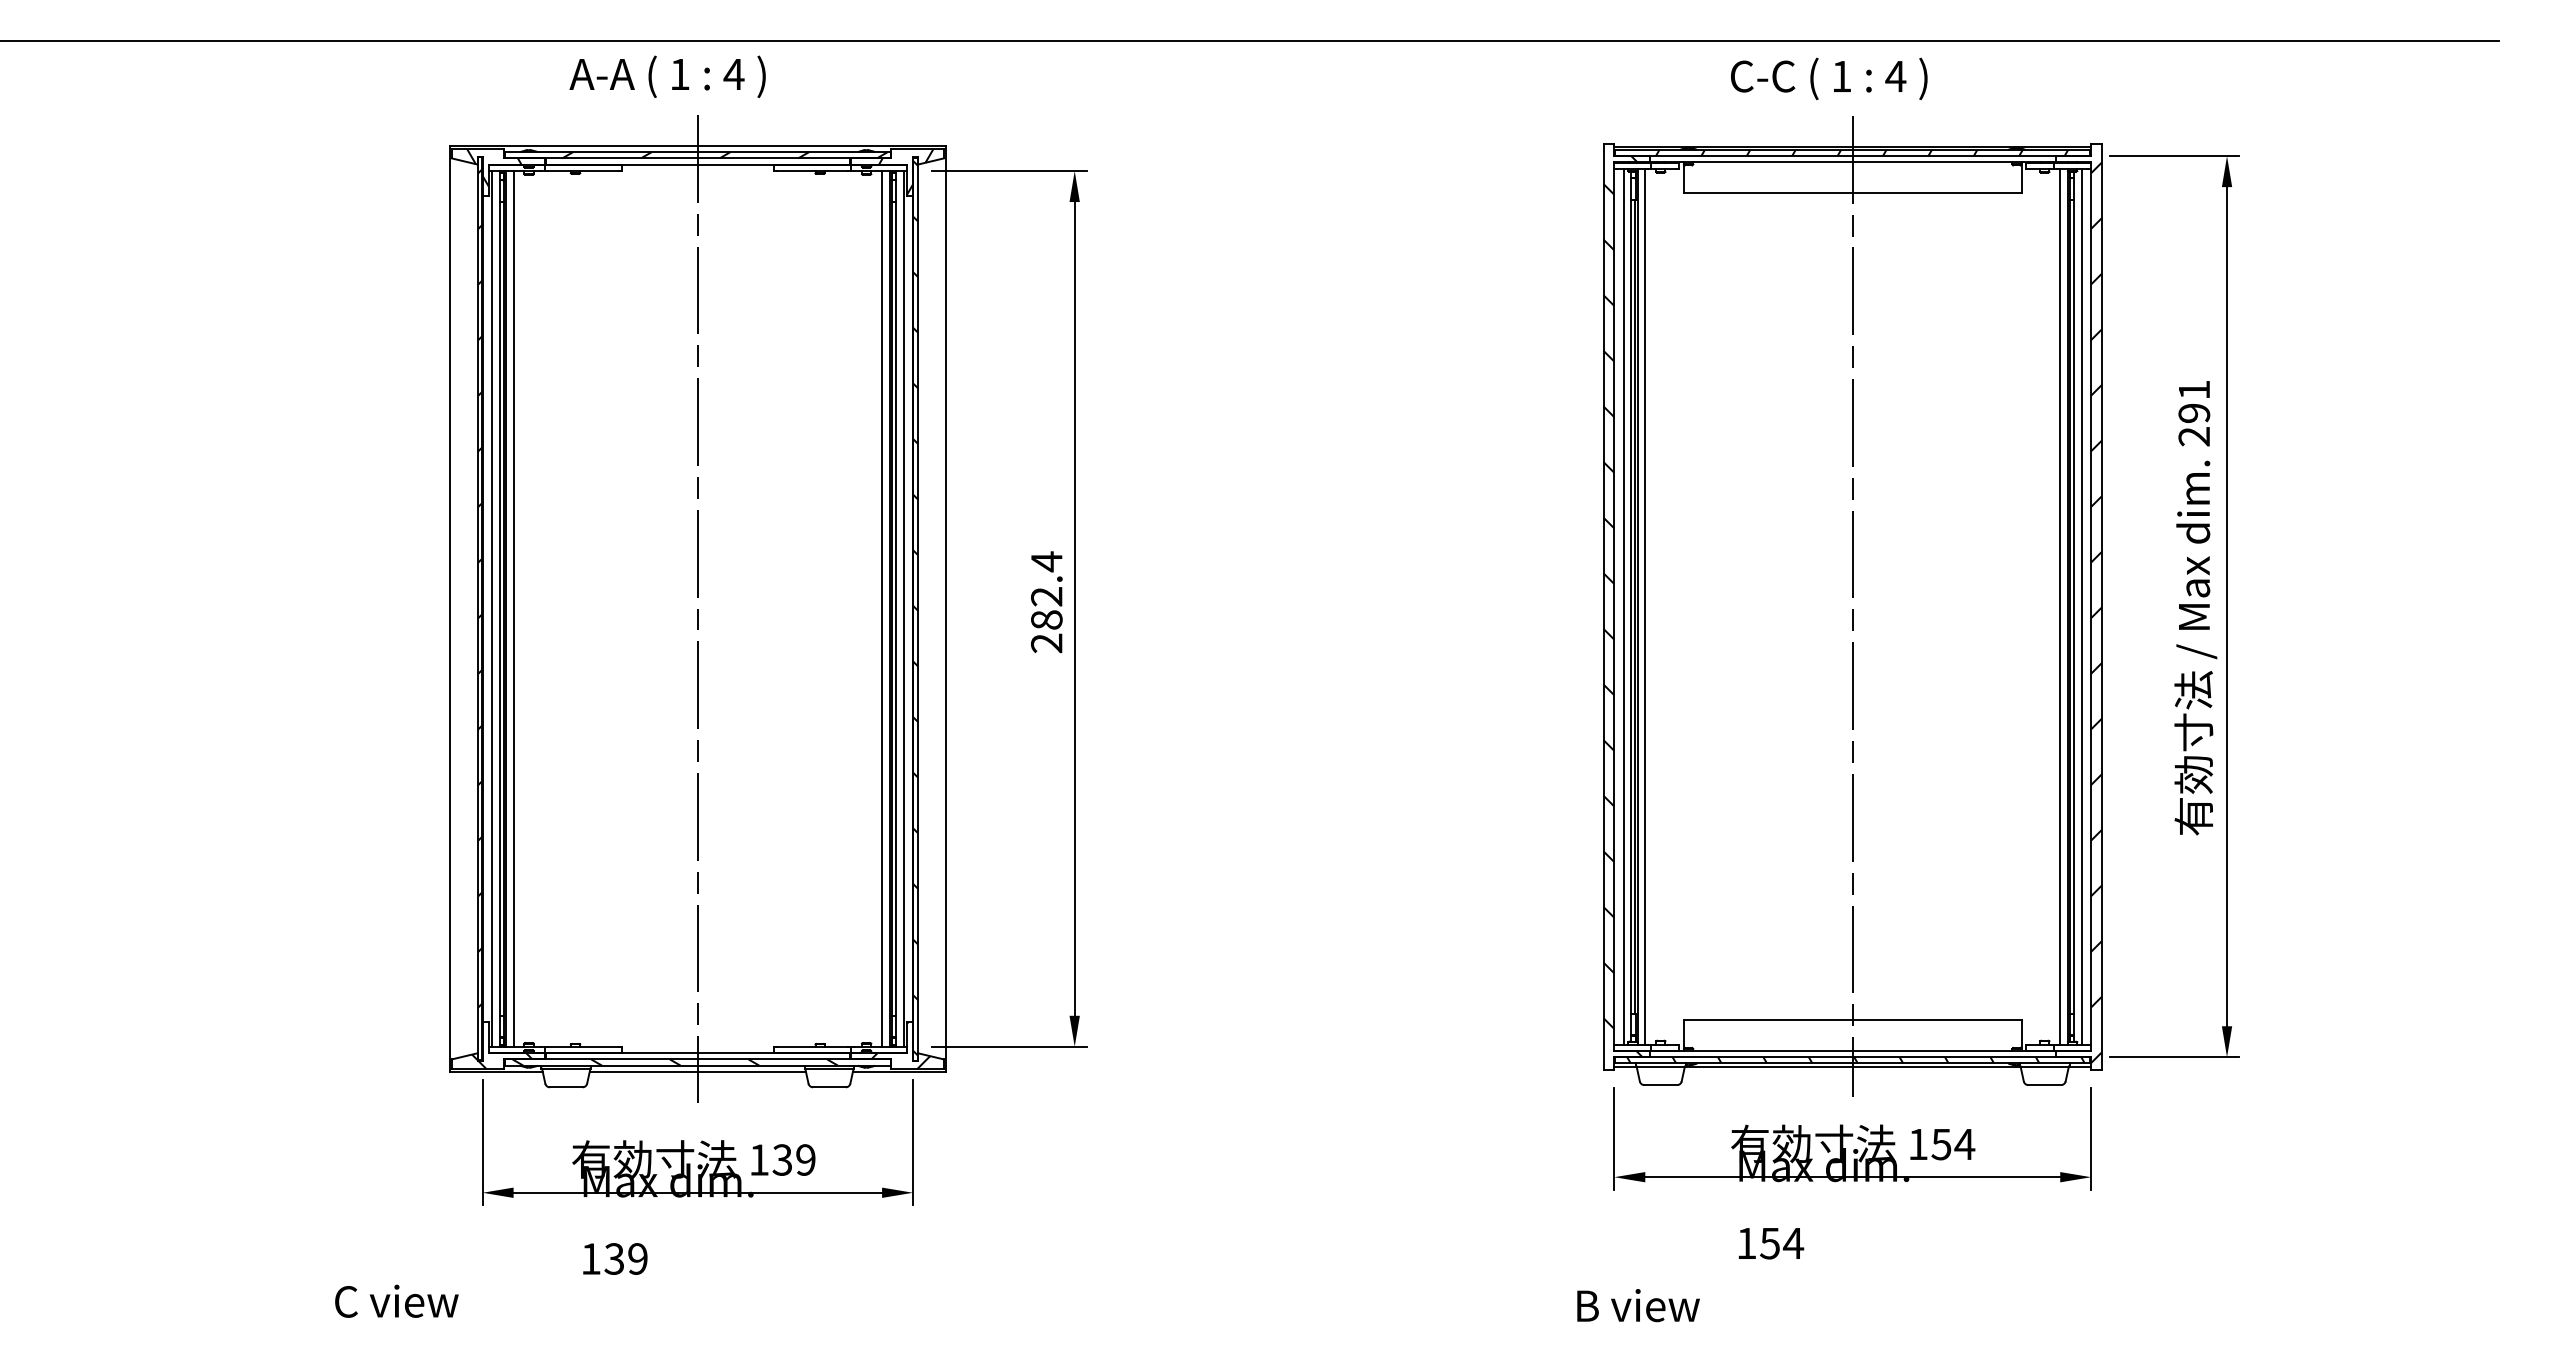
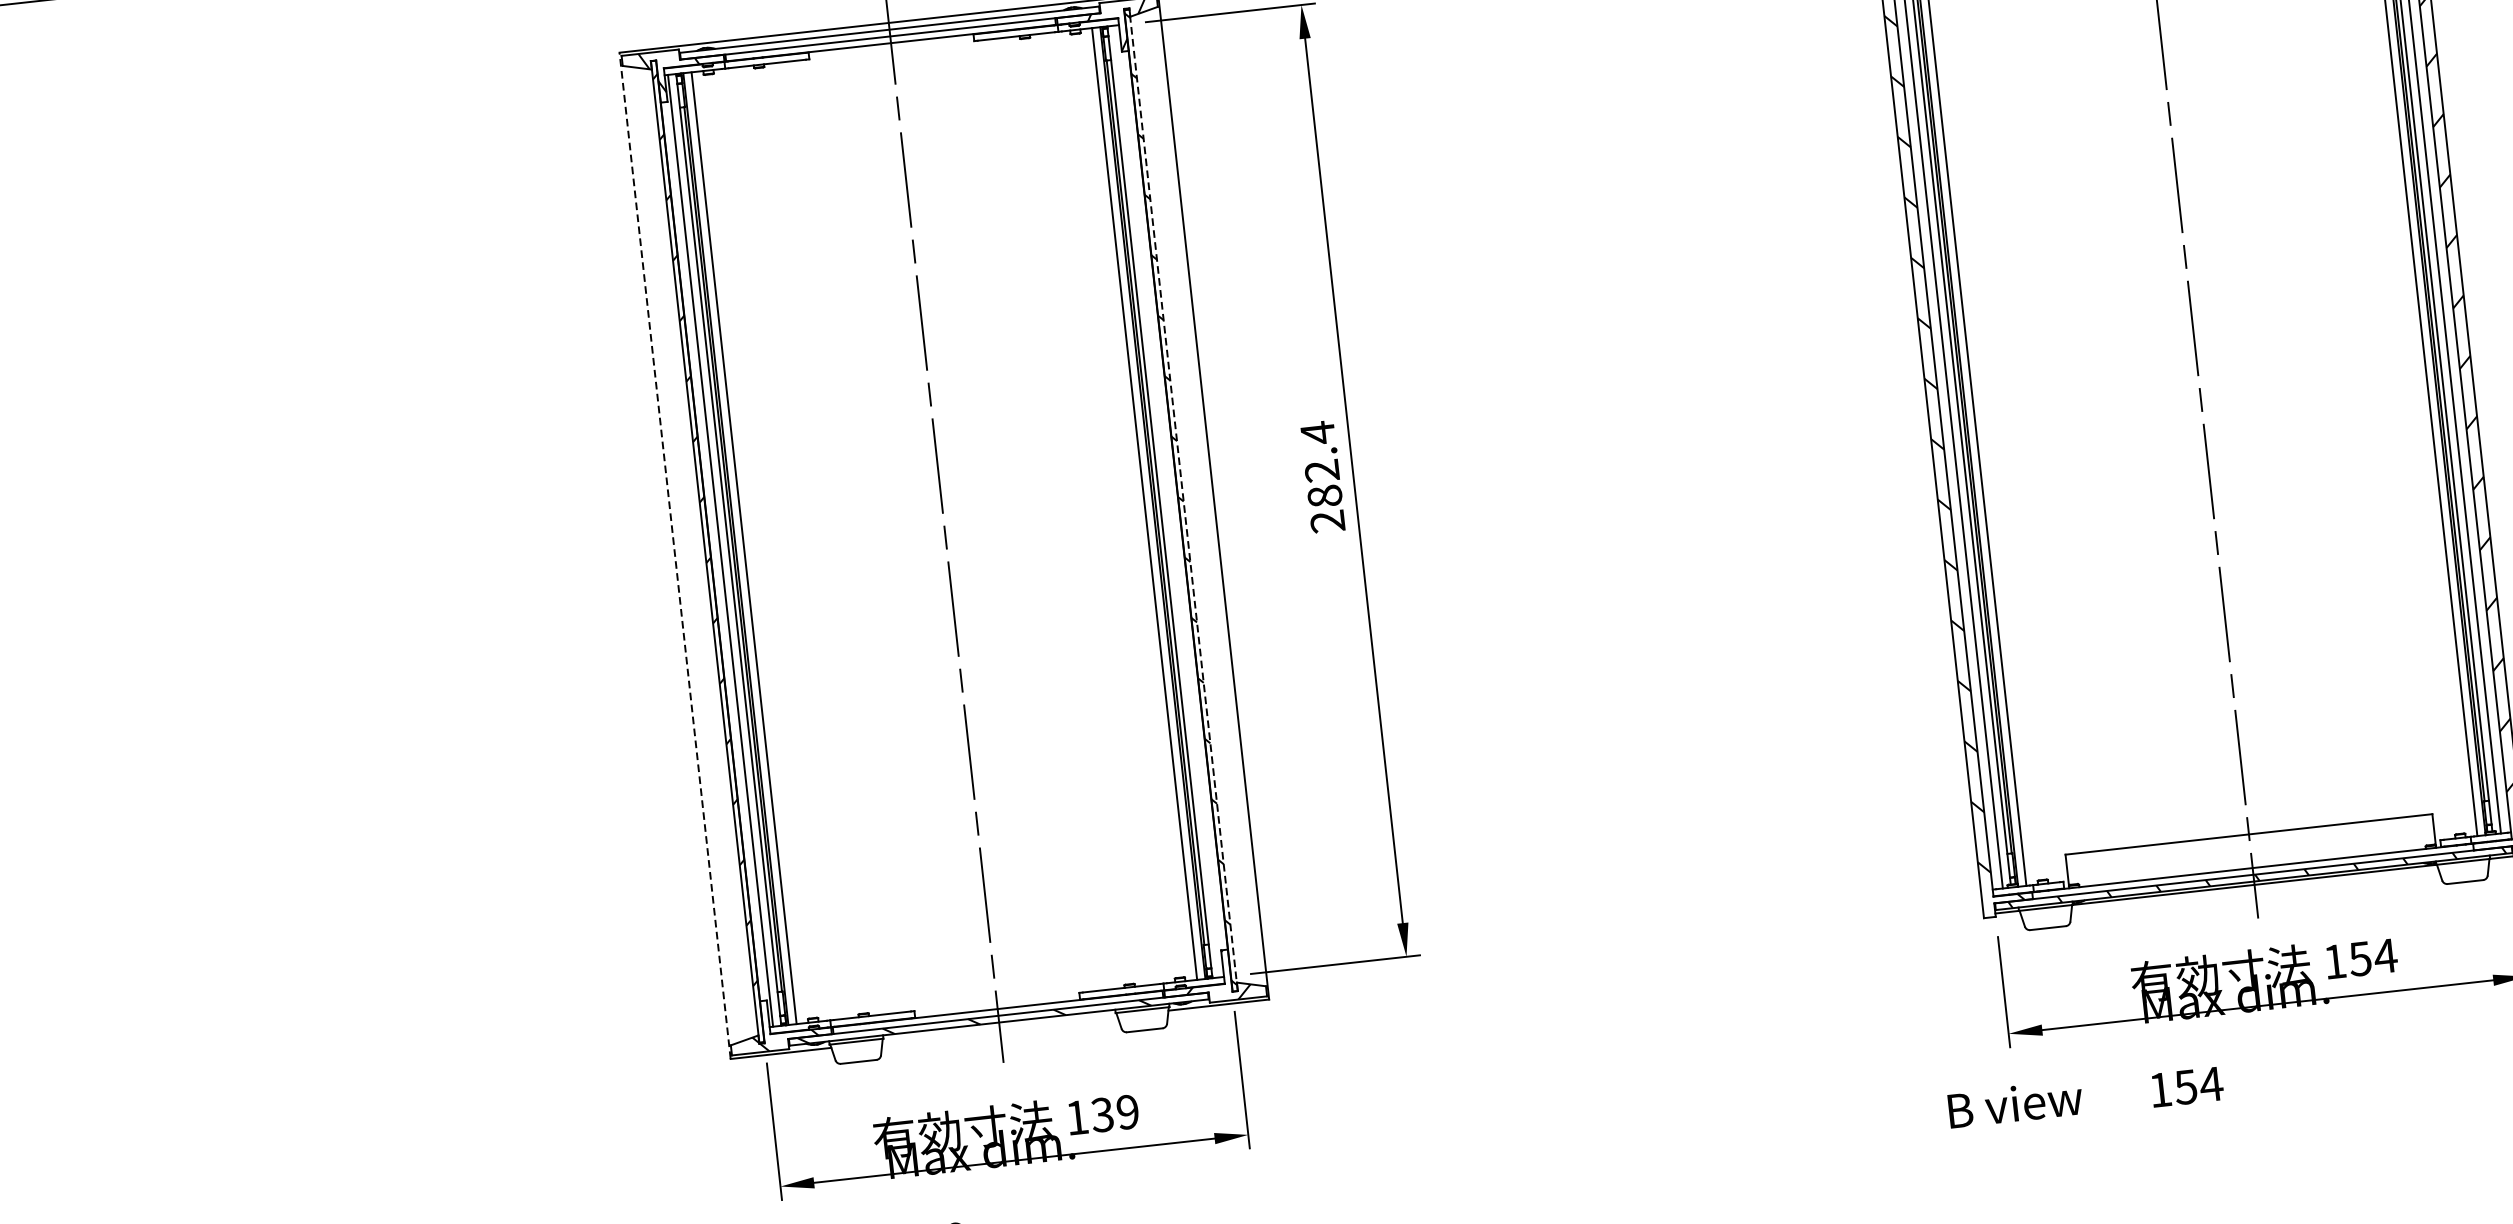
hatch: (724, 155) -> (918, 30), removed
line: (450, 608) -> (675, 555), solid -> dashed
line: (903, 608) -> (1167, 500), removed
line: (917, 609) -> (1183, 500), solid -> dashed
line: (697, 1071) -> (999, 1028), removed
text: (1638, 1305) -> (2015, 1103), moved

